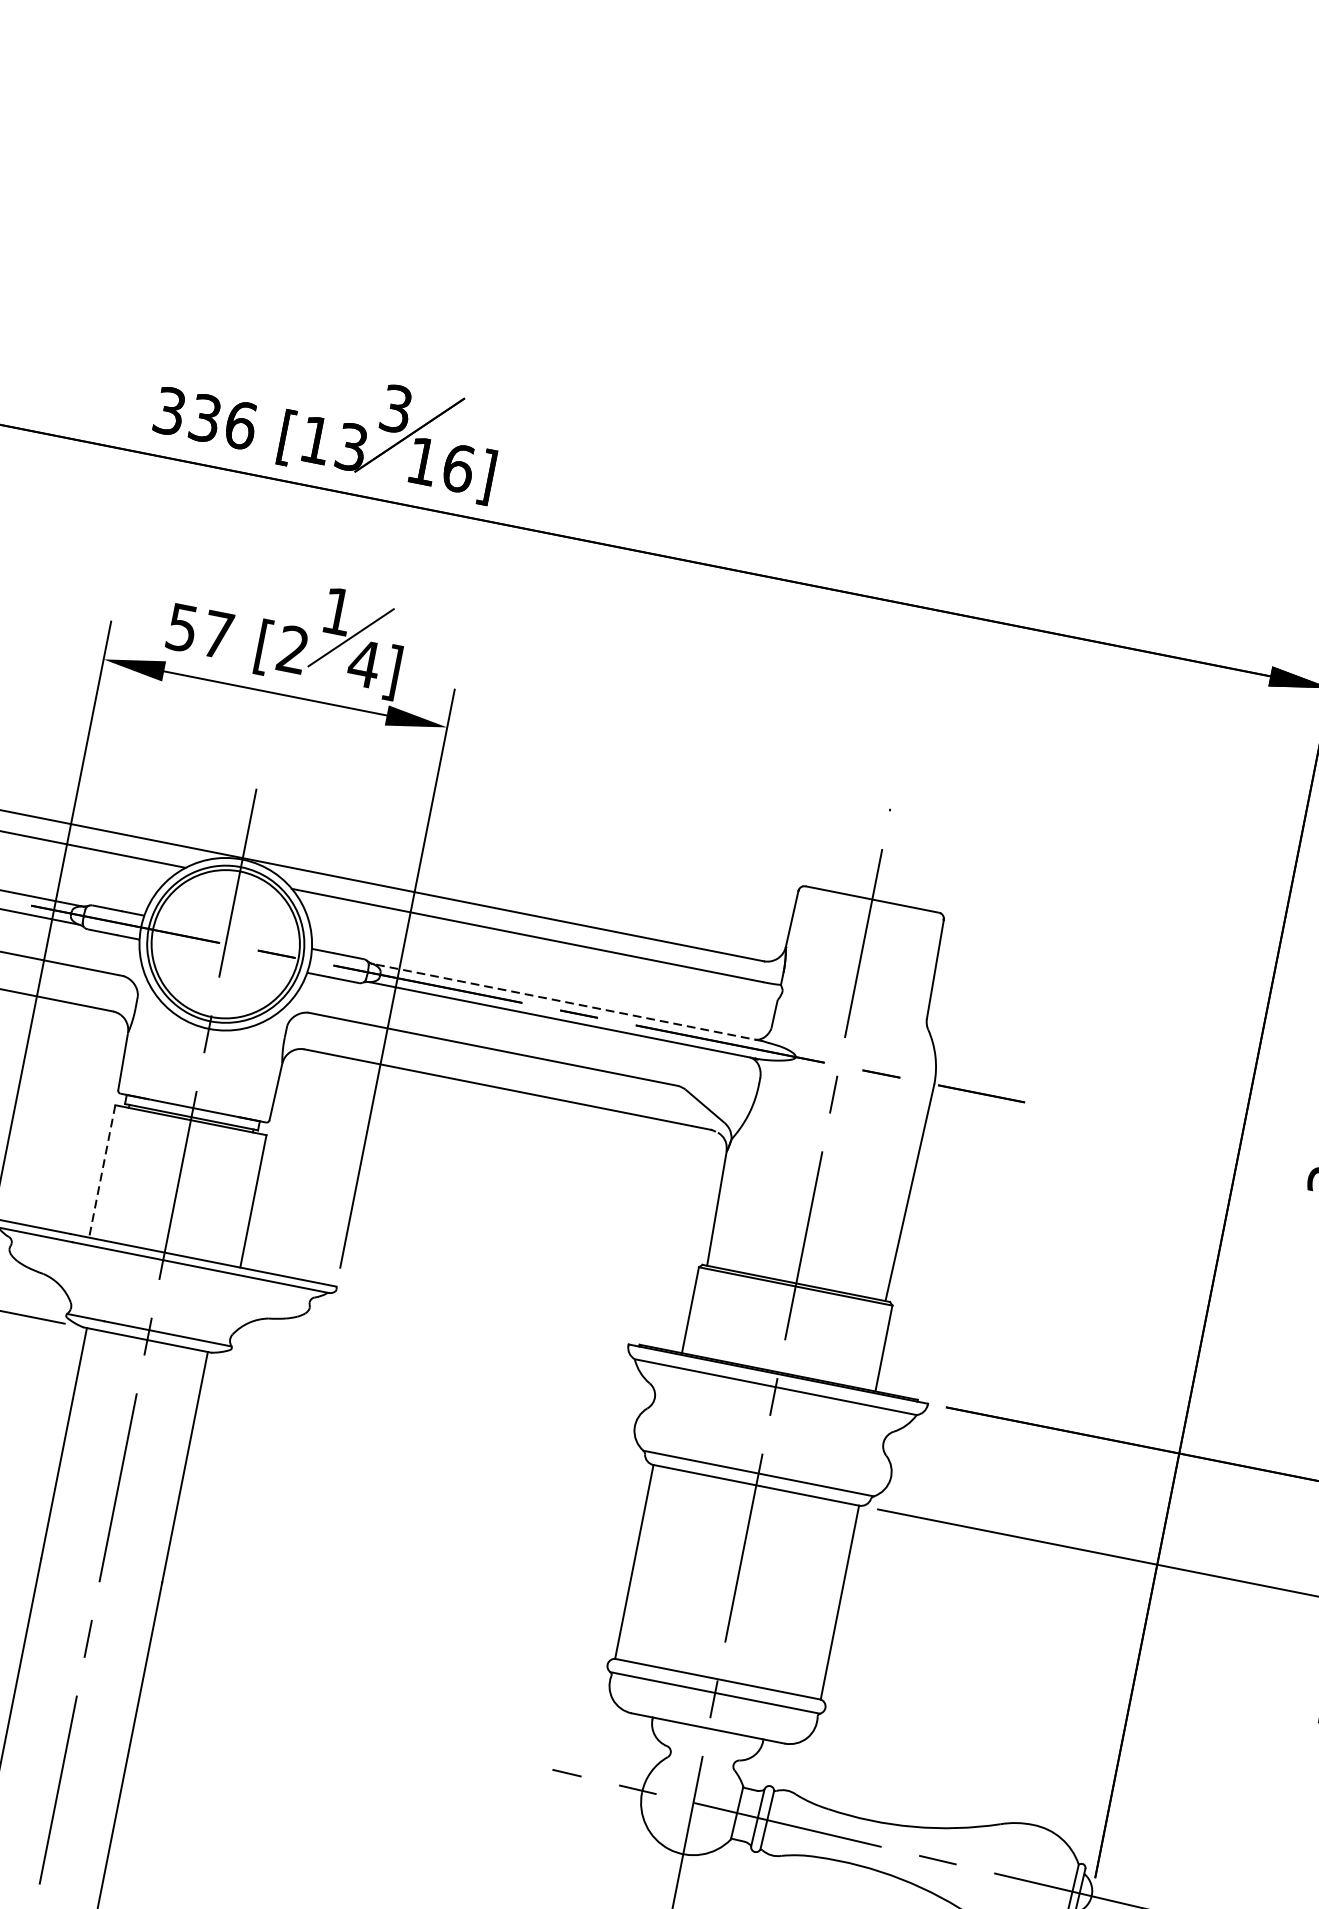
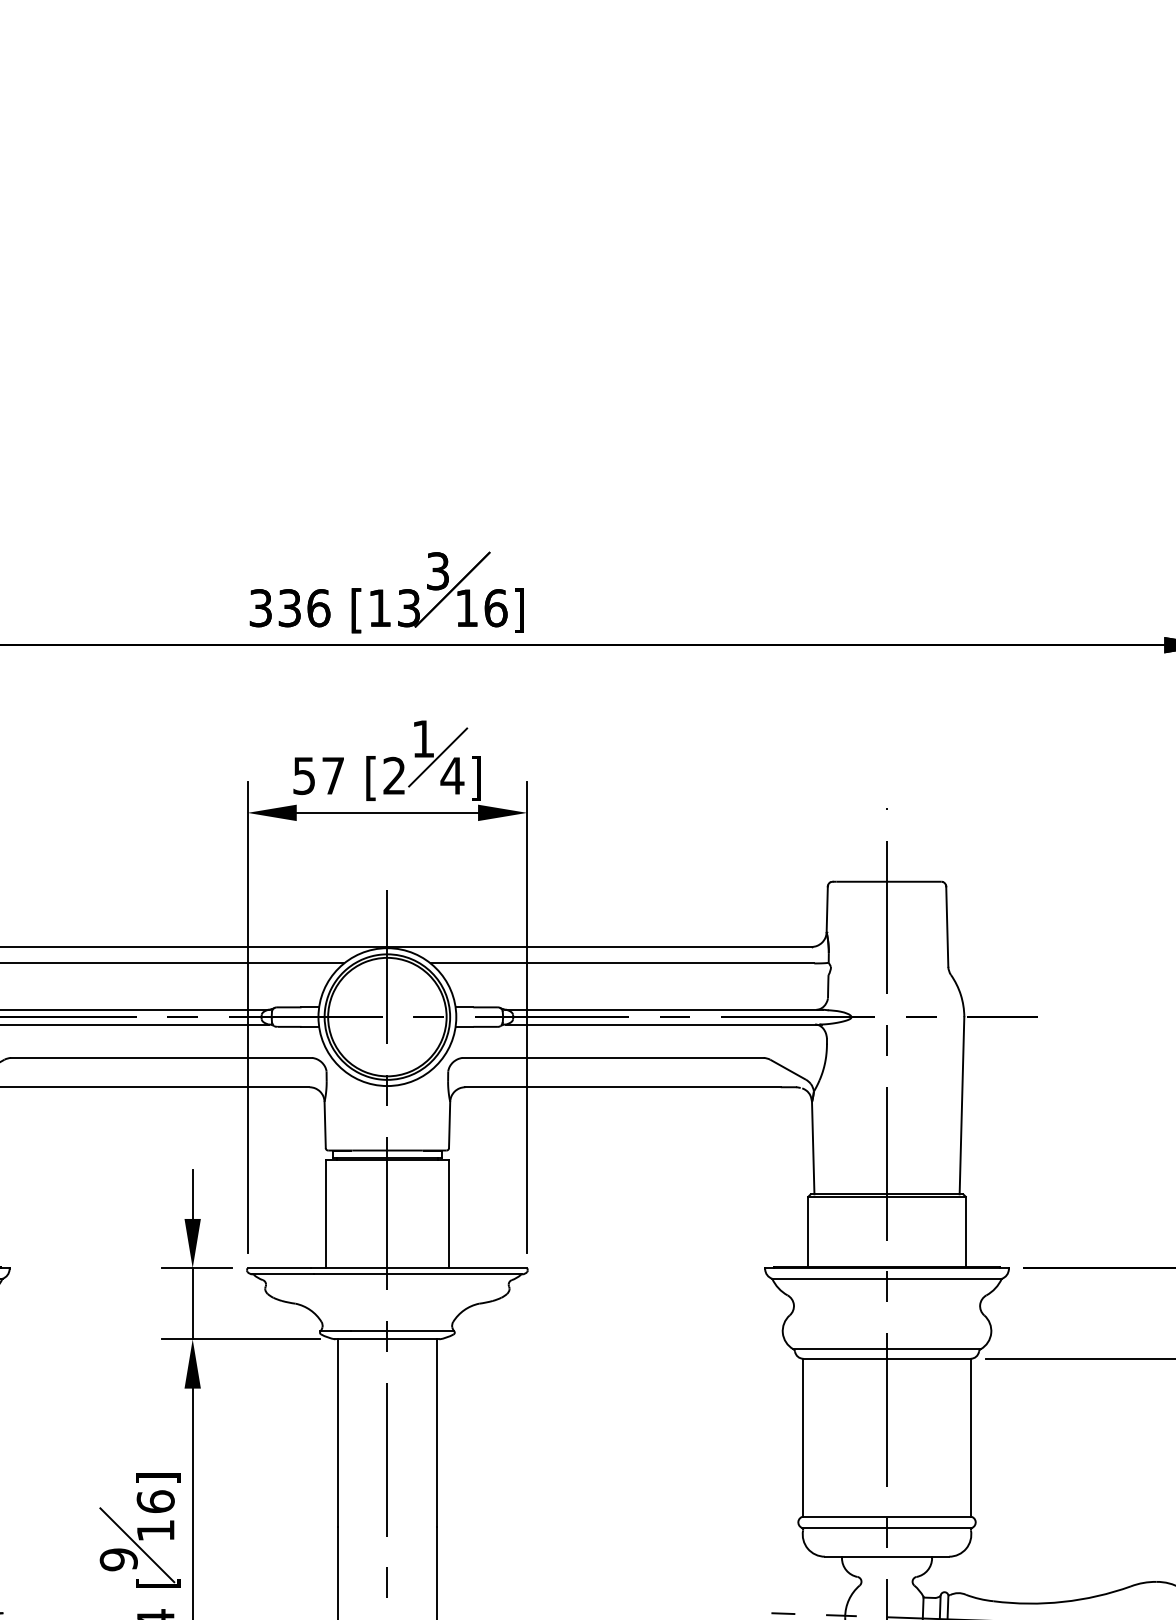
line: (567, 1002) -> (664, 1009), dashed -> solid
line: (101, 1171) -> (325, 1214), dashed -> solid

